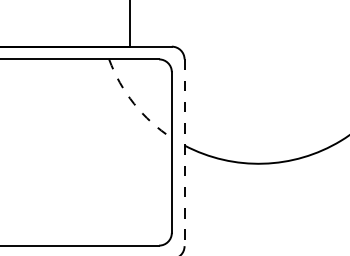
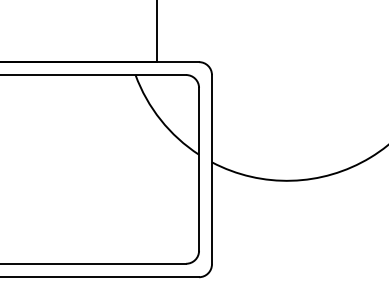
arc: (133, 104) -> (160, 120), dashed -> solid
line: (184, 152) -> (211, 169), dashed -> solid

